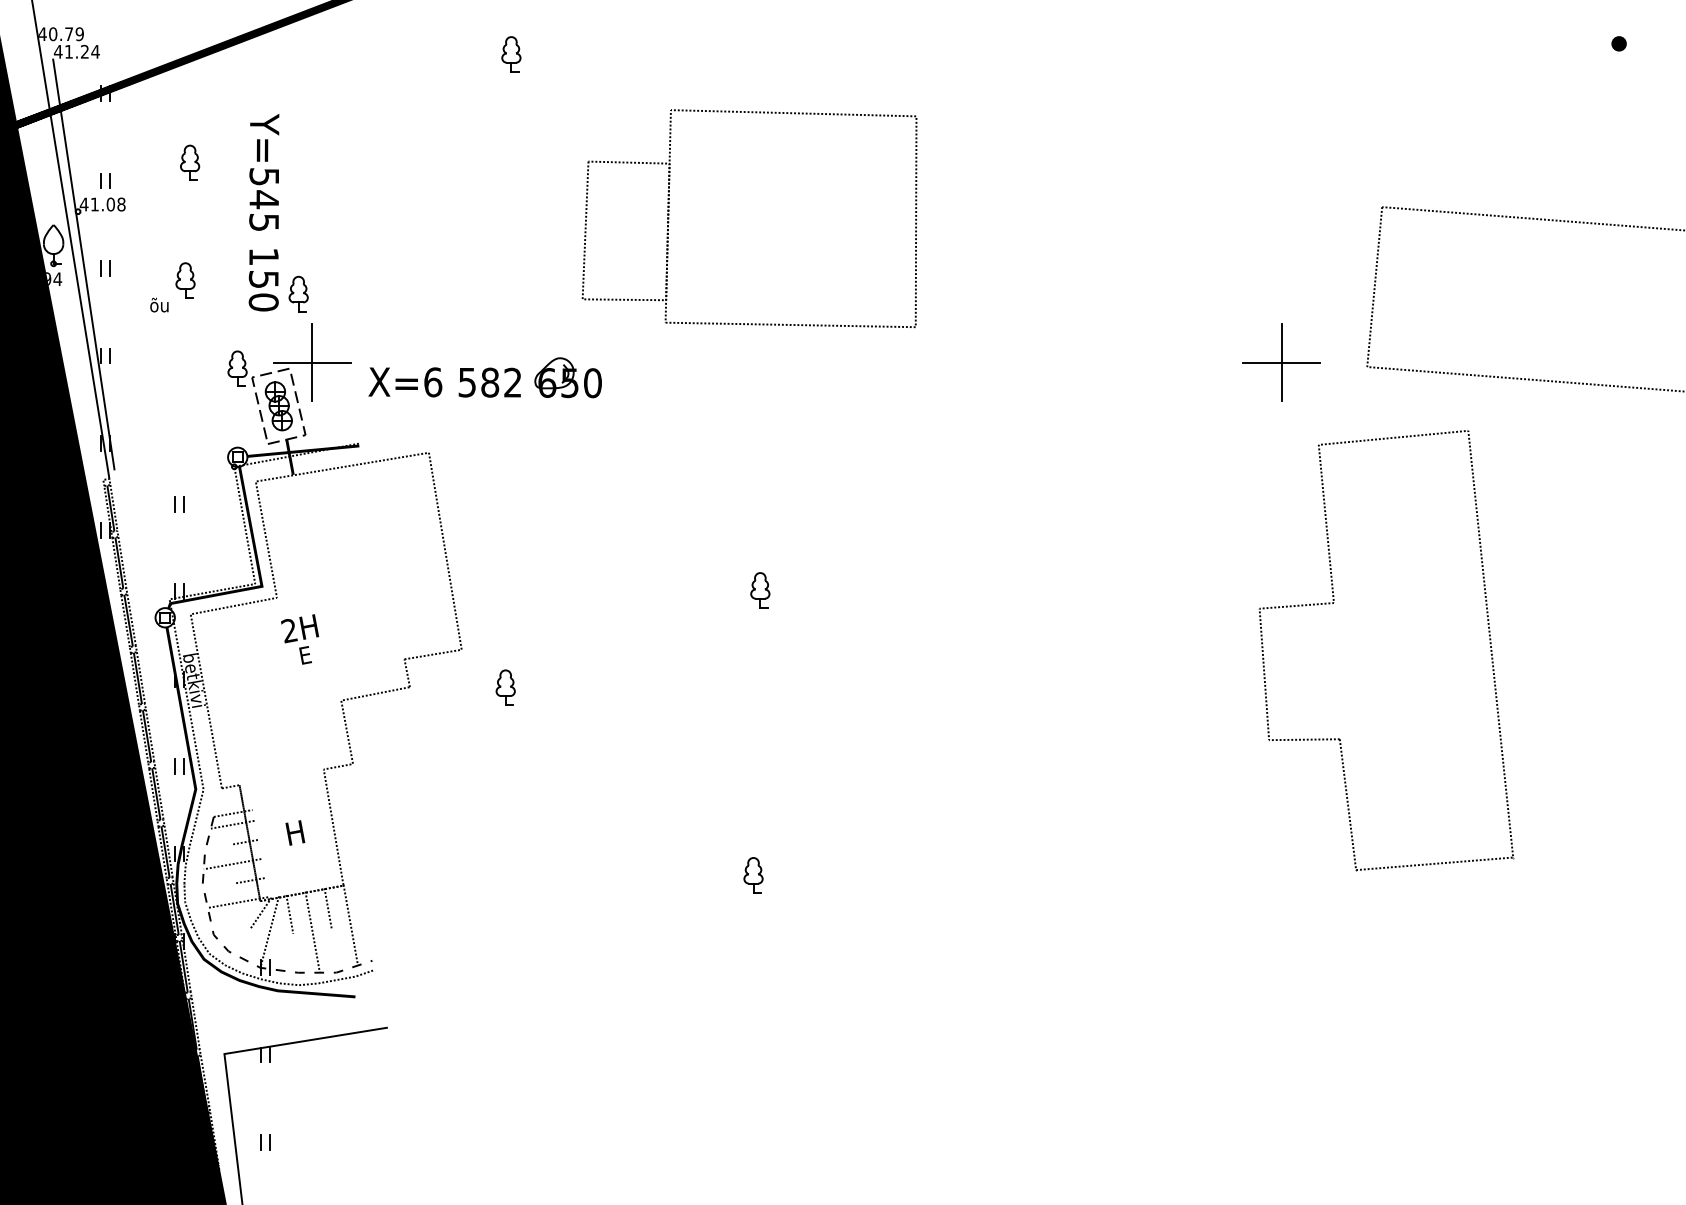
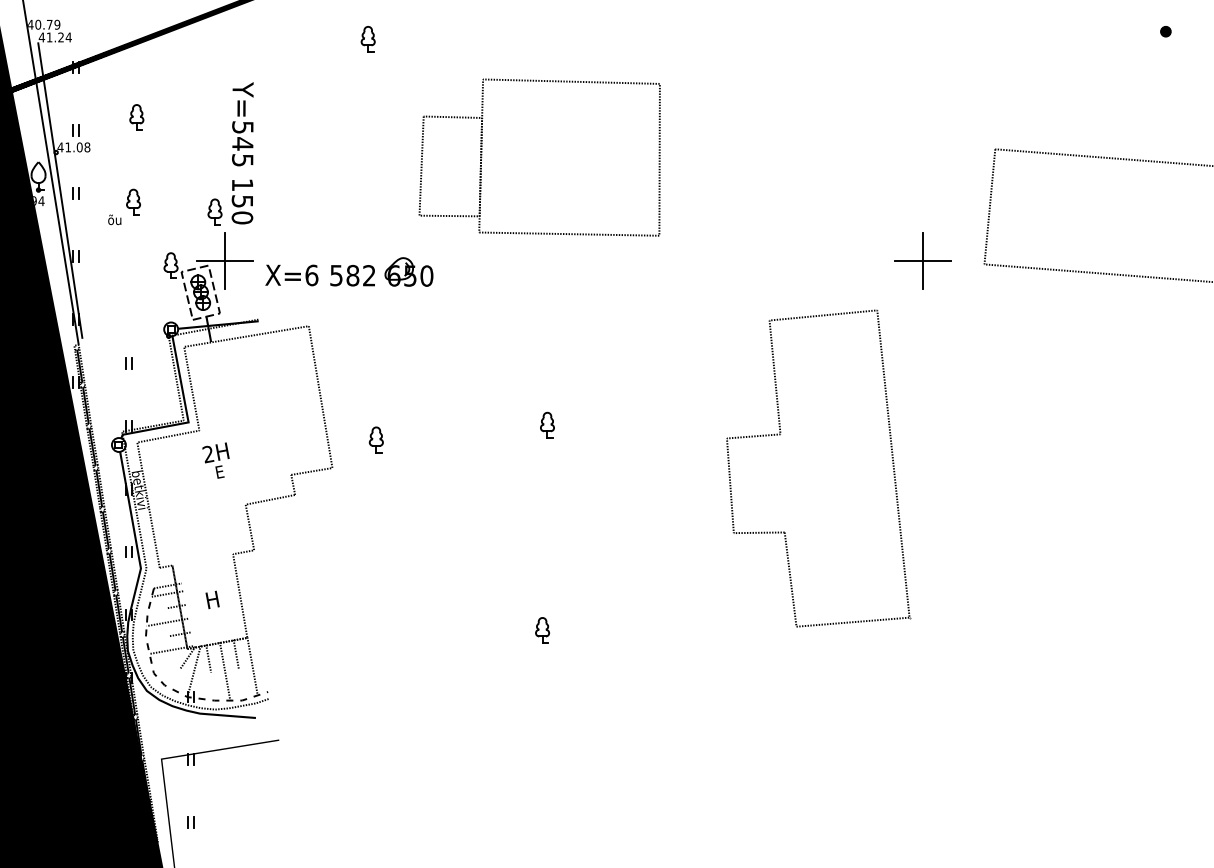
text: (263, 212) -> (242, 153), moved
part: (1334, 602) -> (780, 434), moved
part: (505, 687) -> (376, 439), moved

